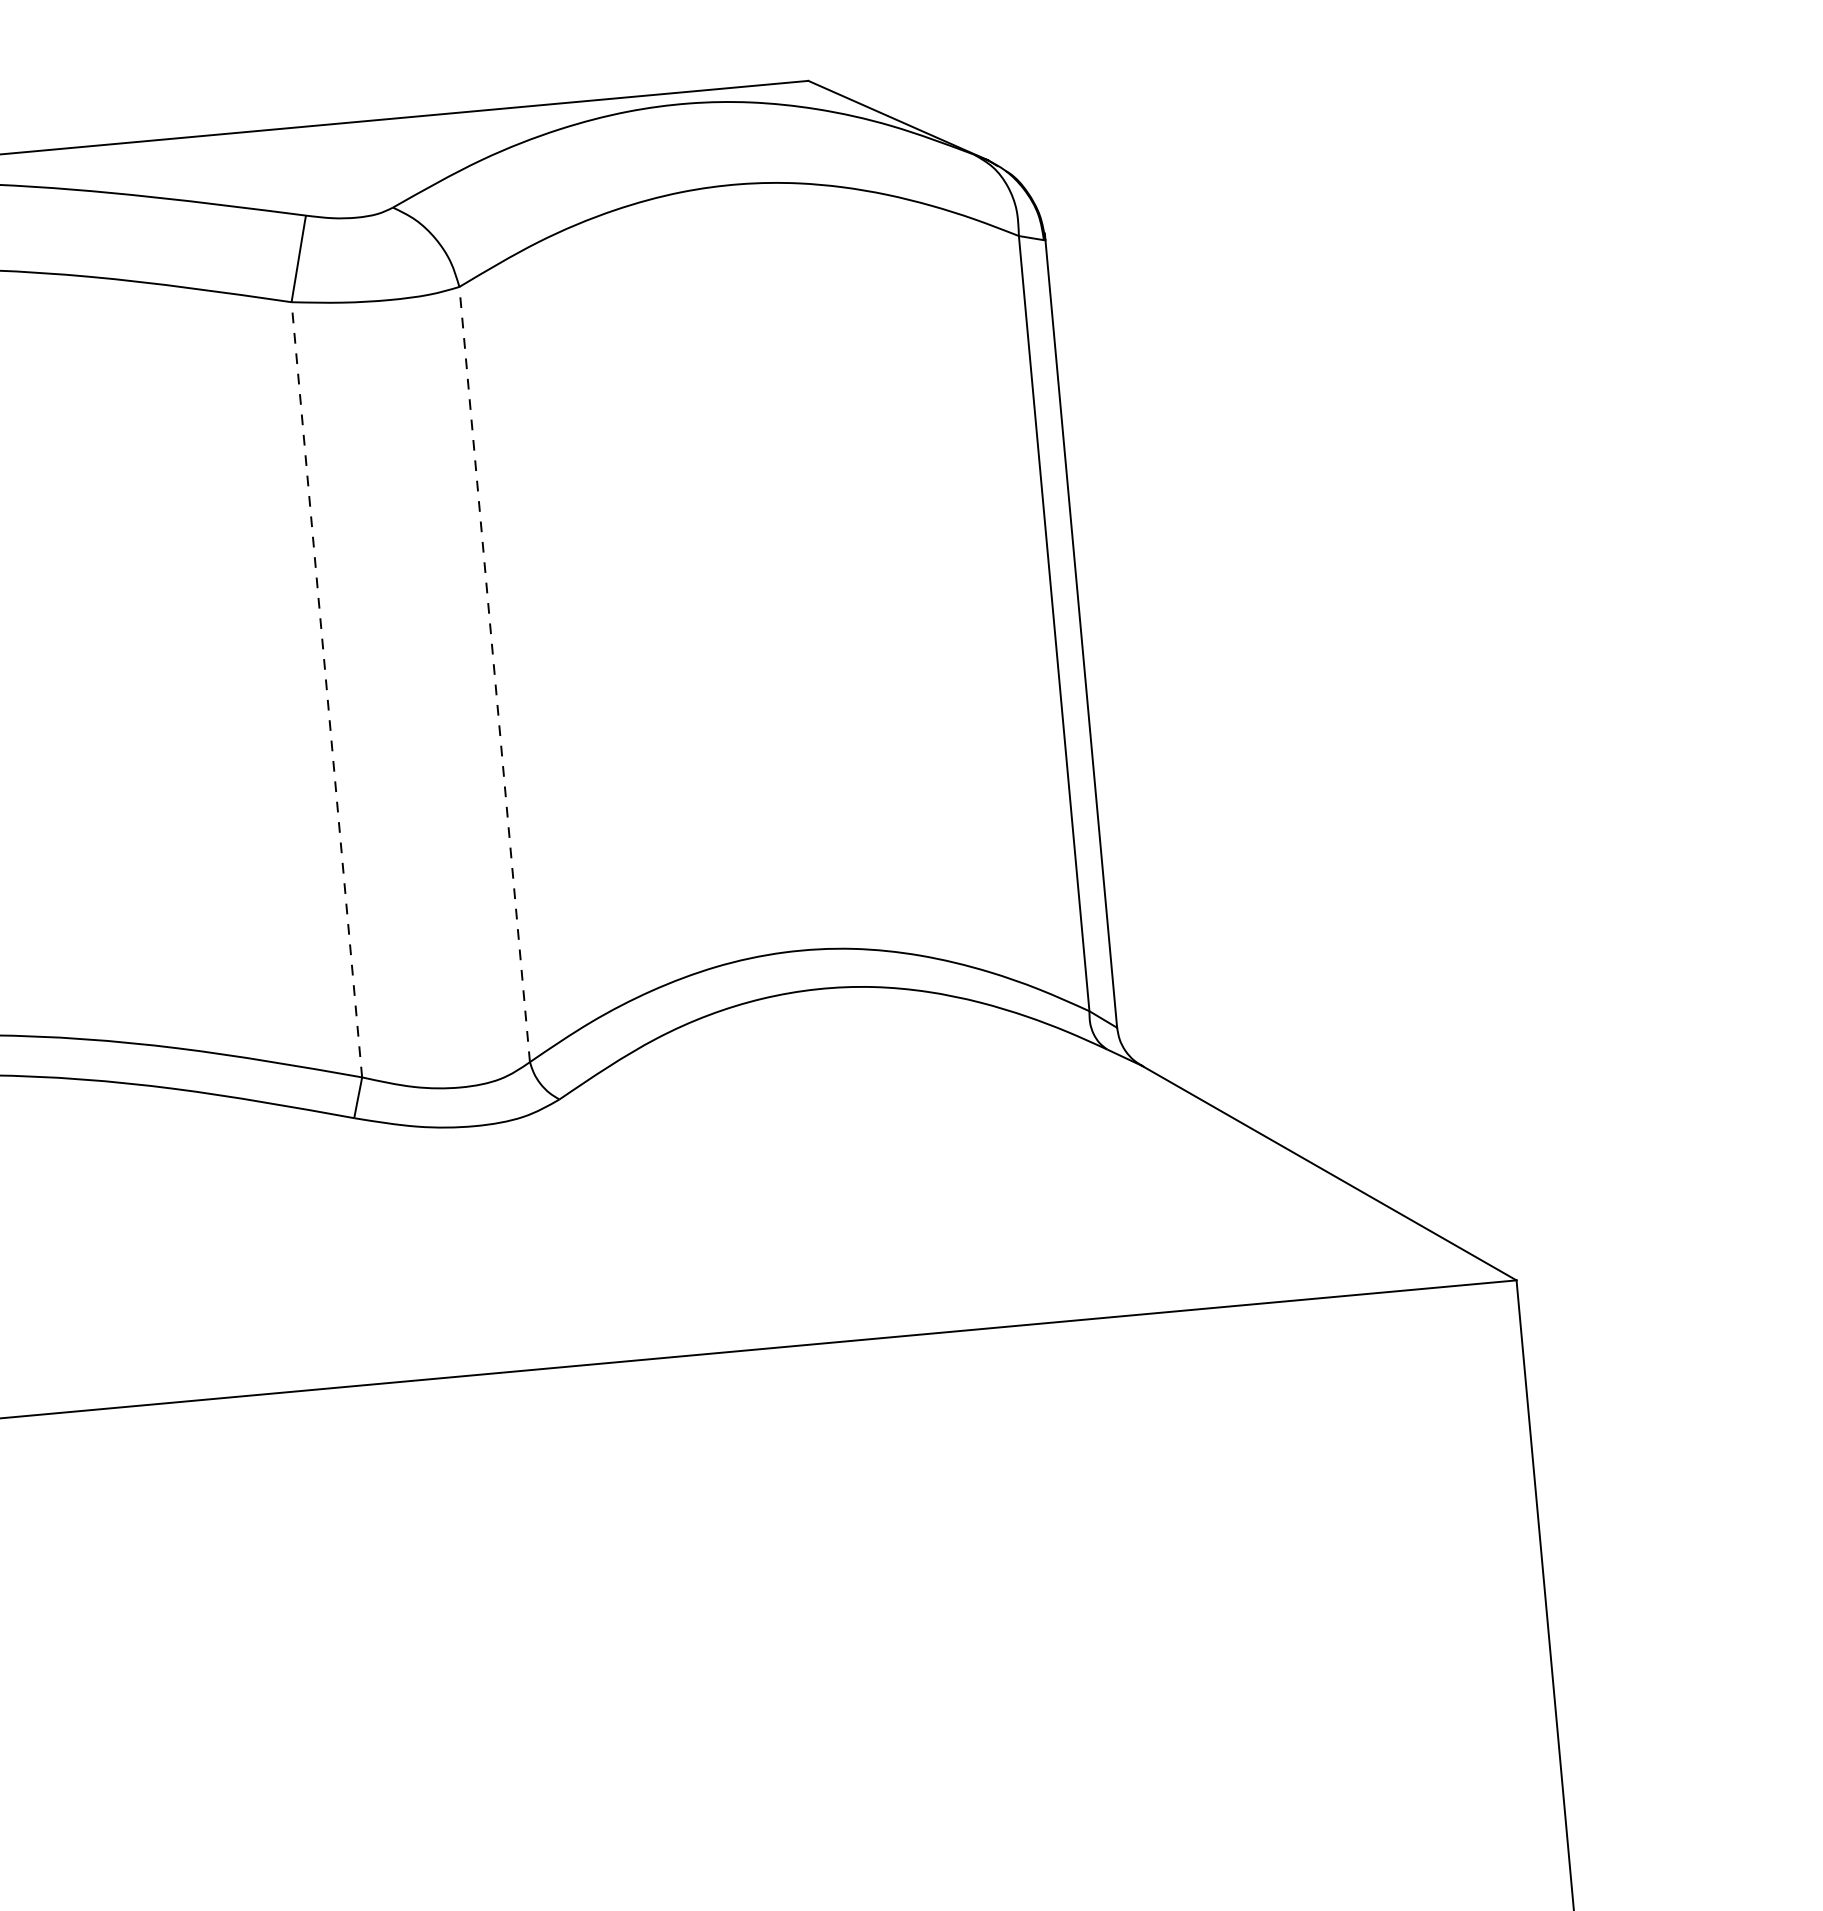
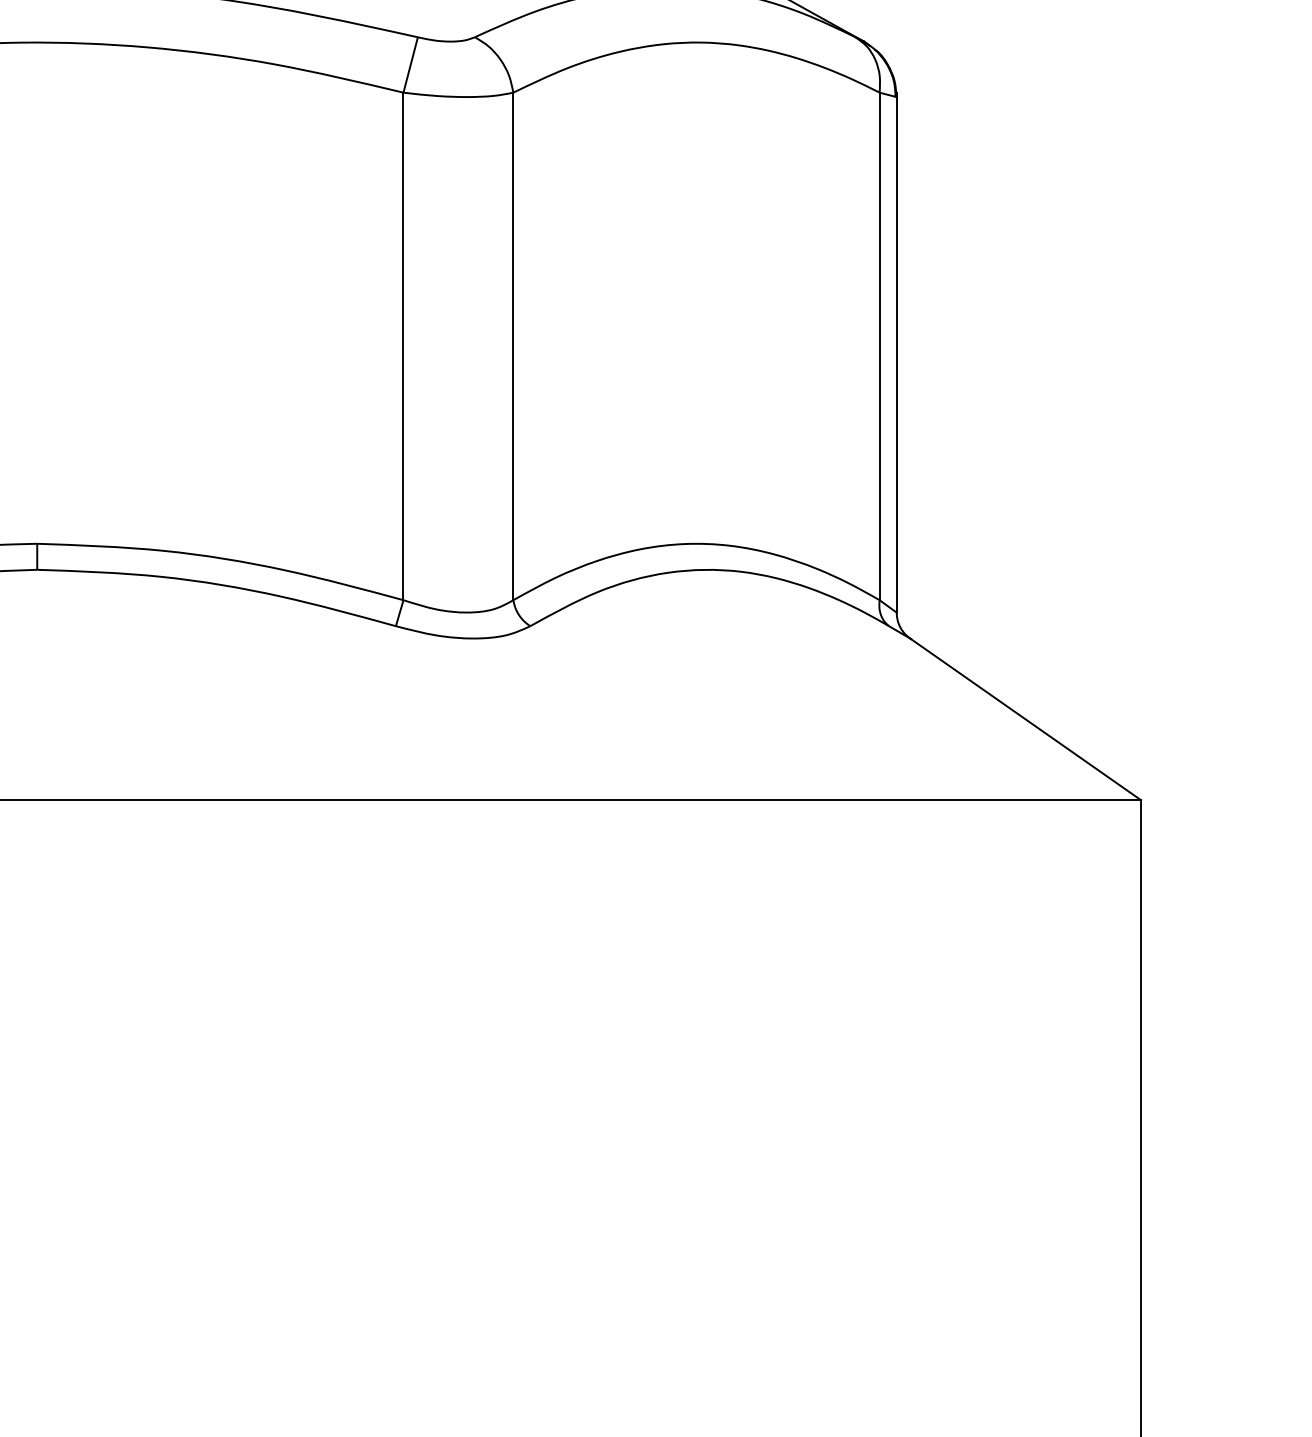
line: (494, 674) -> (513, 346), dashed -> solid
line: (326, 689) -> (403, 346), dashed -> solid

